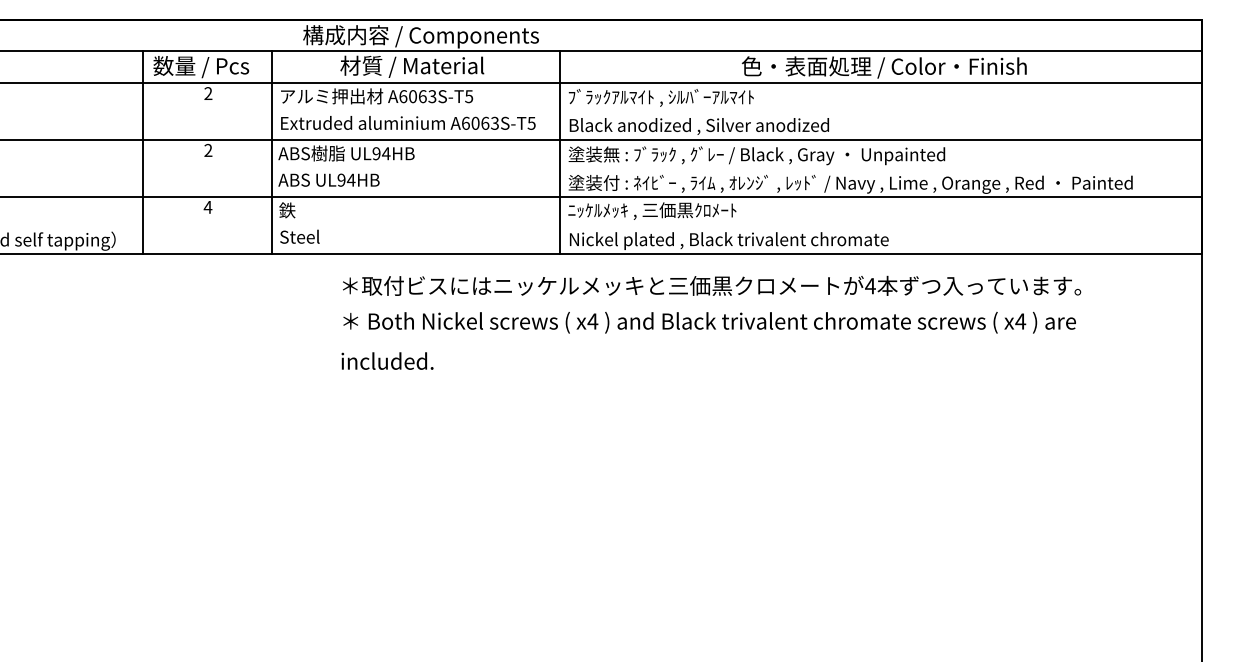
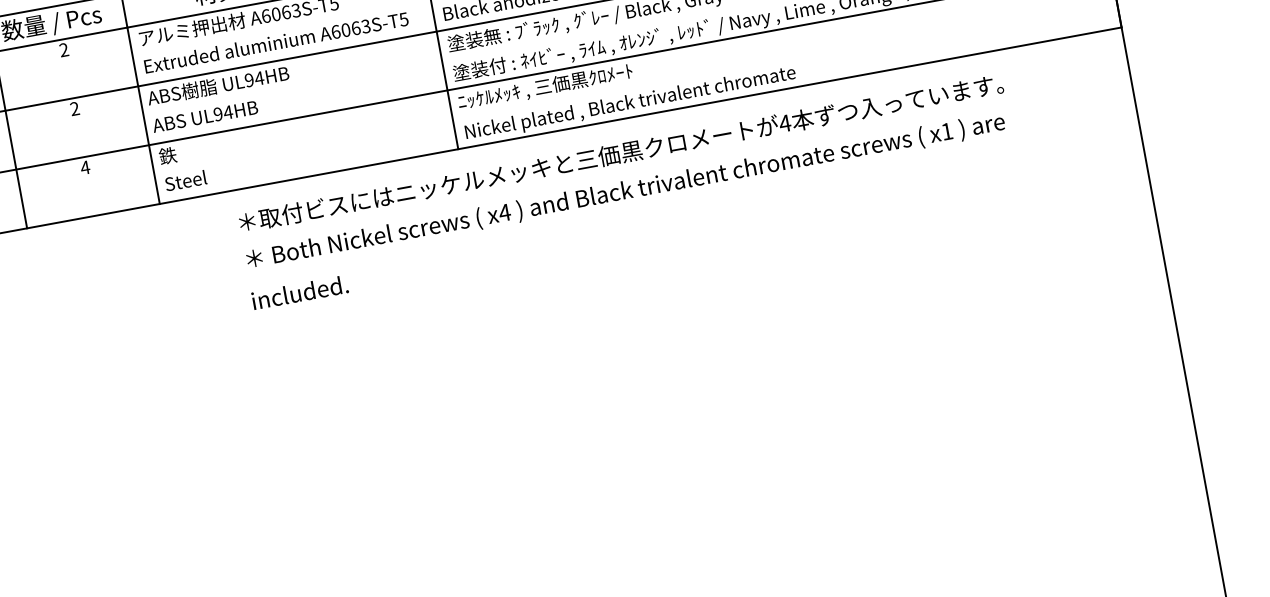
text: (1020, 321) -> (946, 131), x4 -> x1

